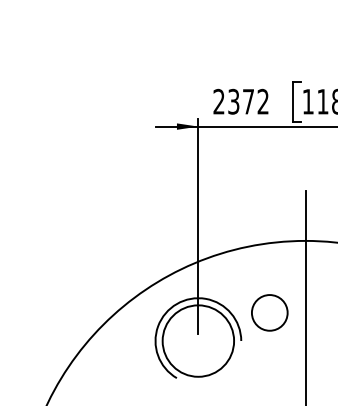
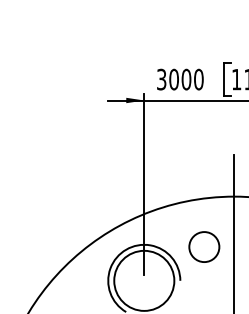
text: (241, 101) -> (180, 79), 2372 -> 3000
circle: (269, 312) -> (204, 246), moved

